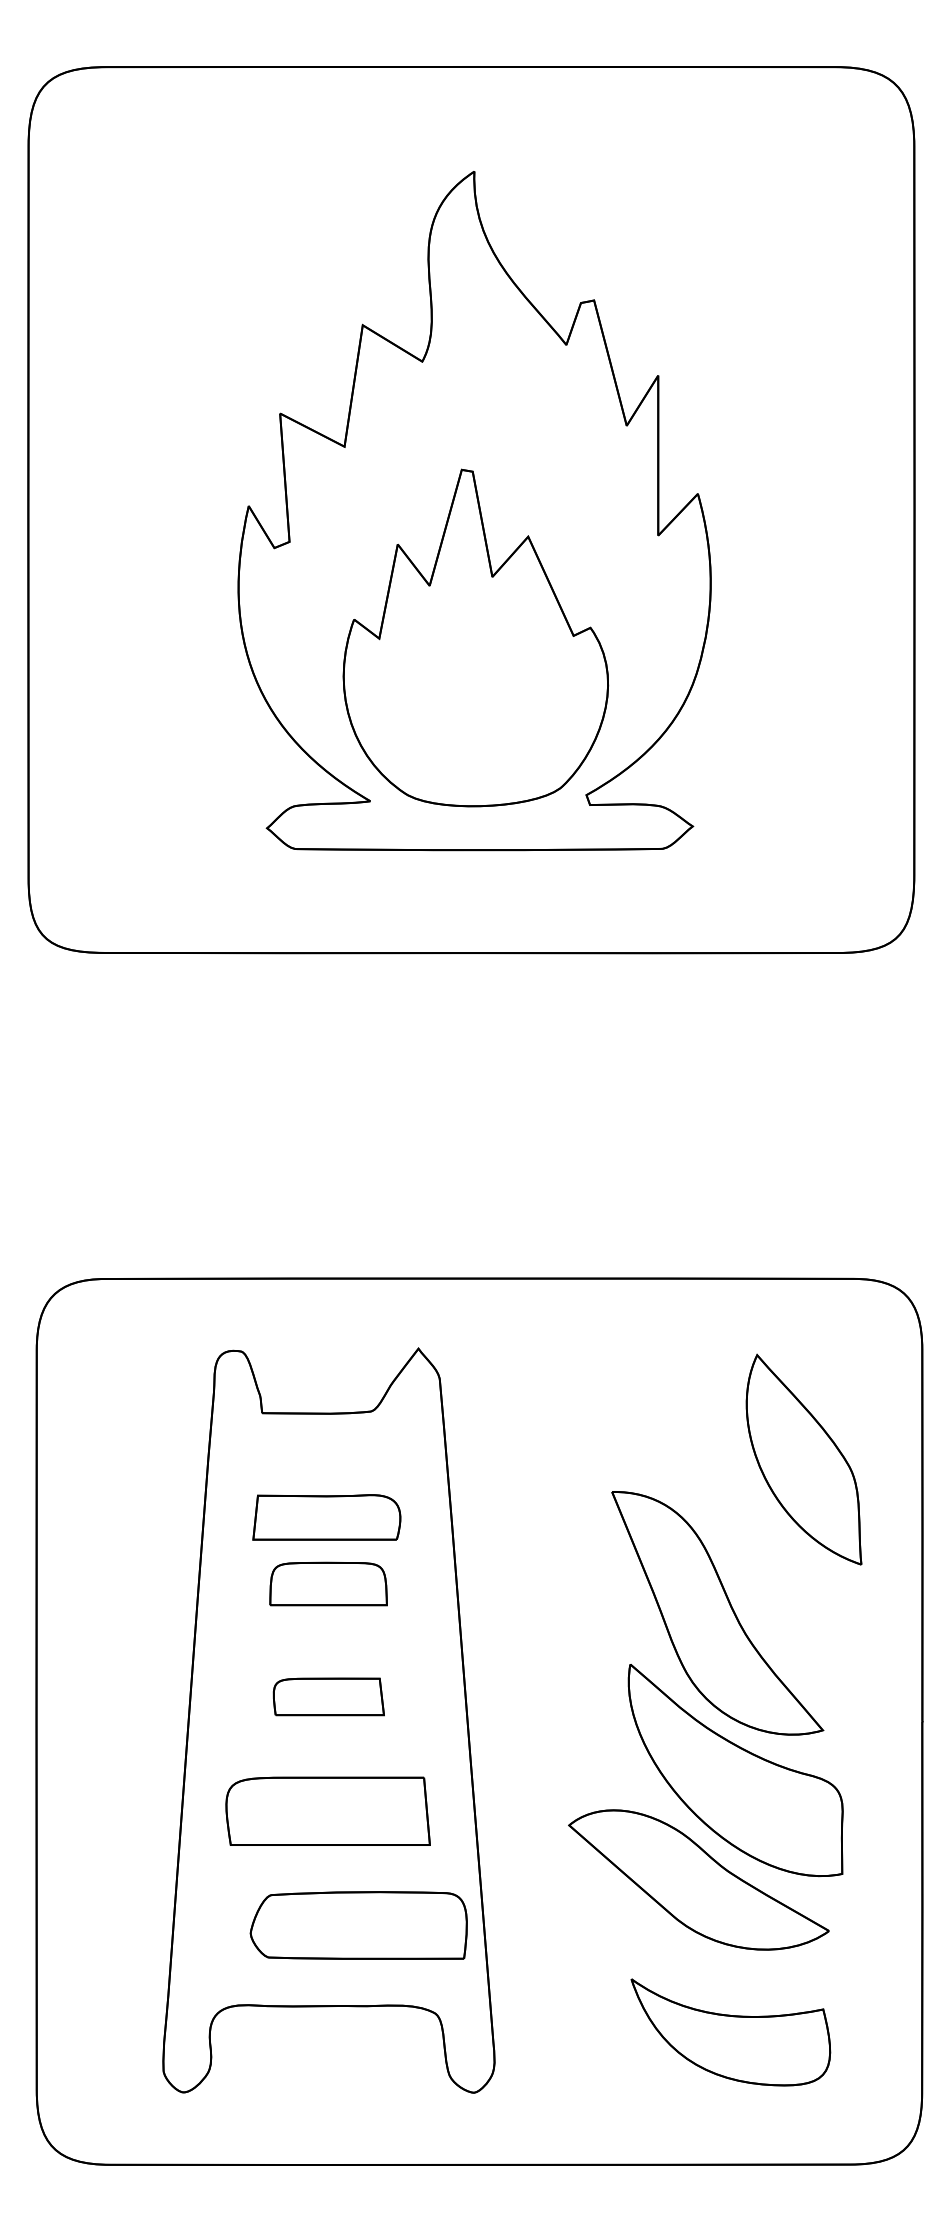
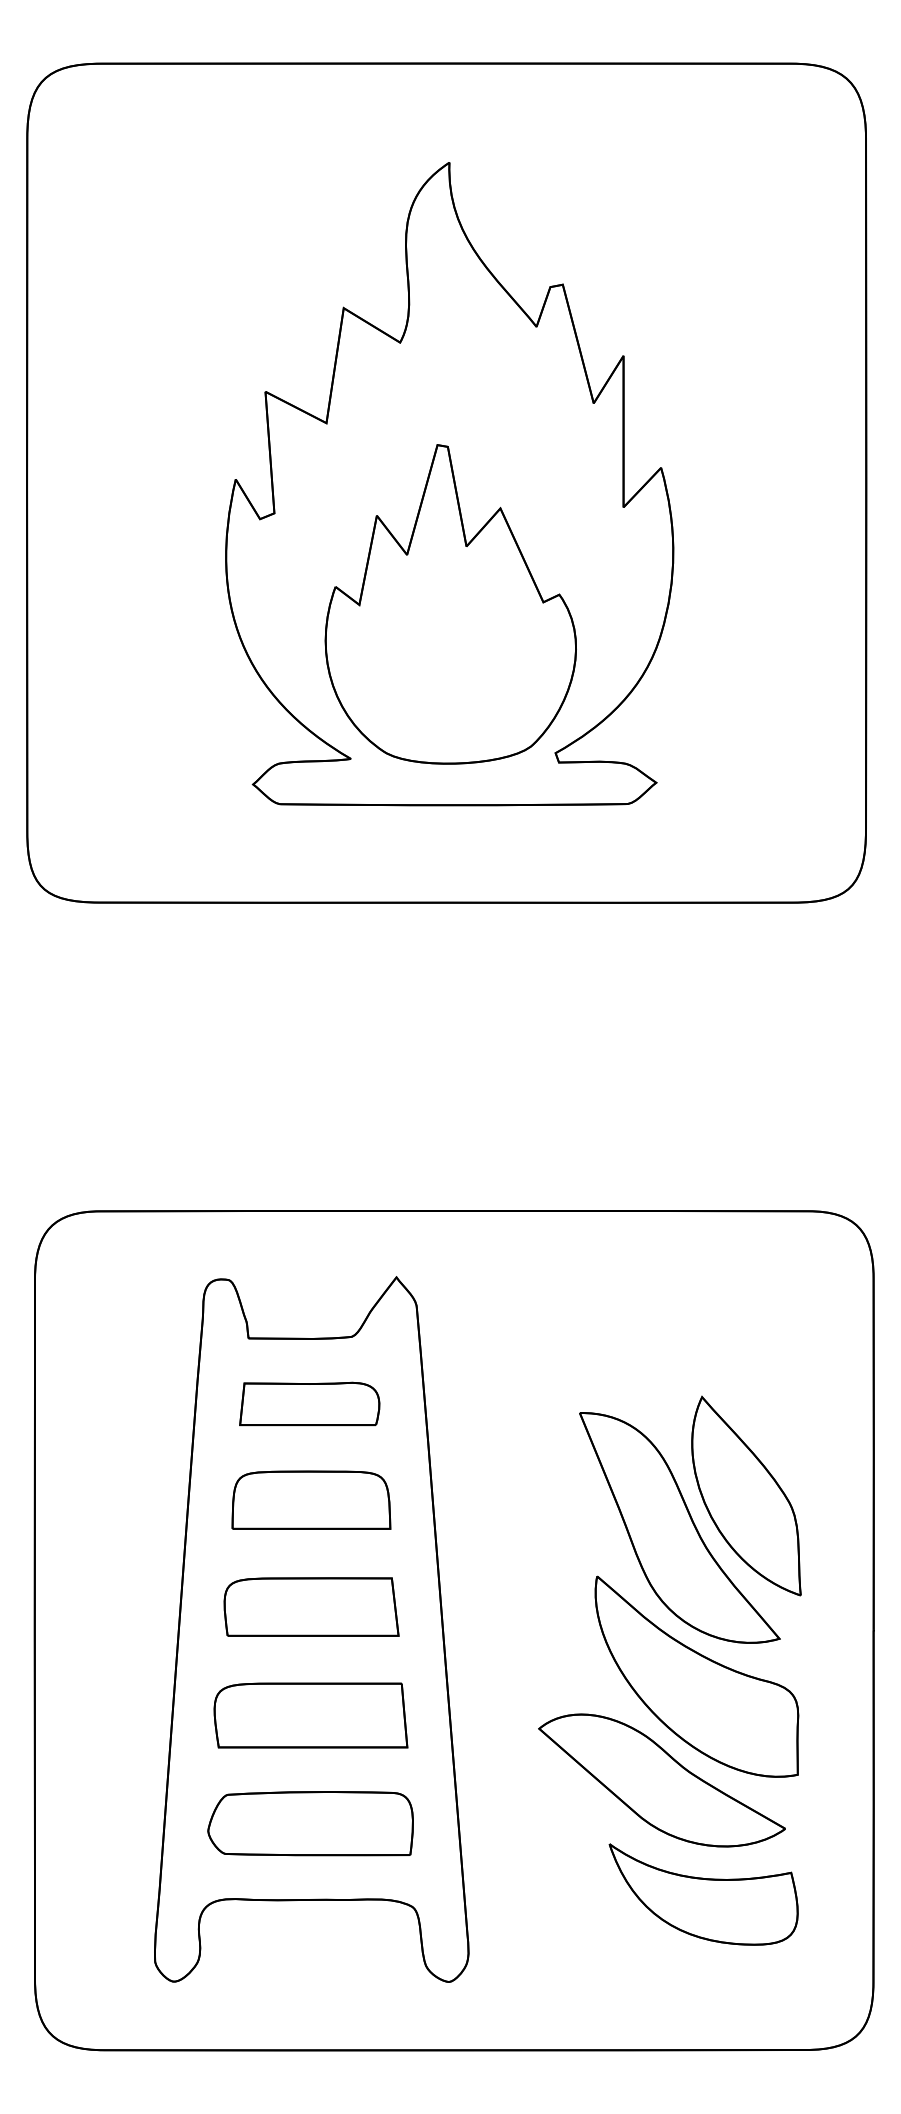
part: (803, 1459) -> (745, 1495), moved
part: (326, 1517) -> (309, 1404), moved
part: (328, 1583) -> (311, 1499), size x1.43
part: (328, 1696) -> (311, 1606), size x1.67
part: (358, 1925) -> (310, 1823), moved
part: (730, 2032) -> (703, 1894), moved

